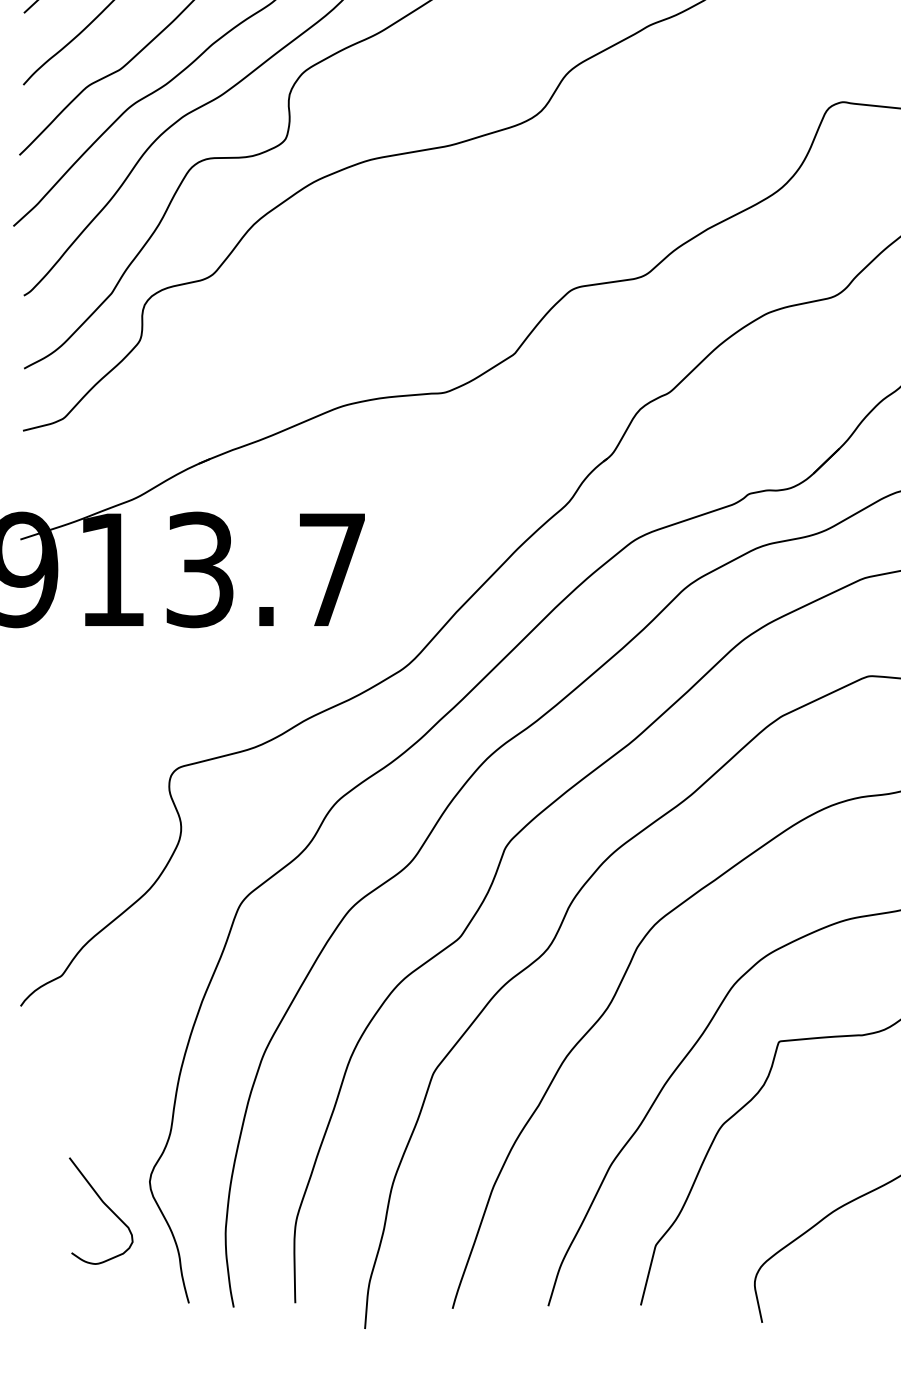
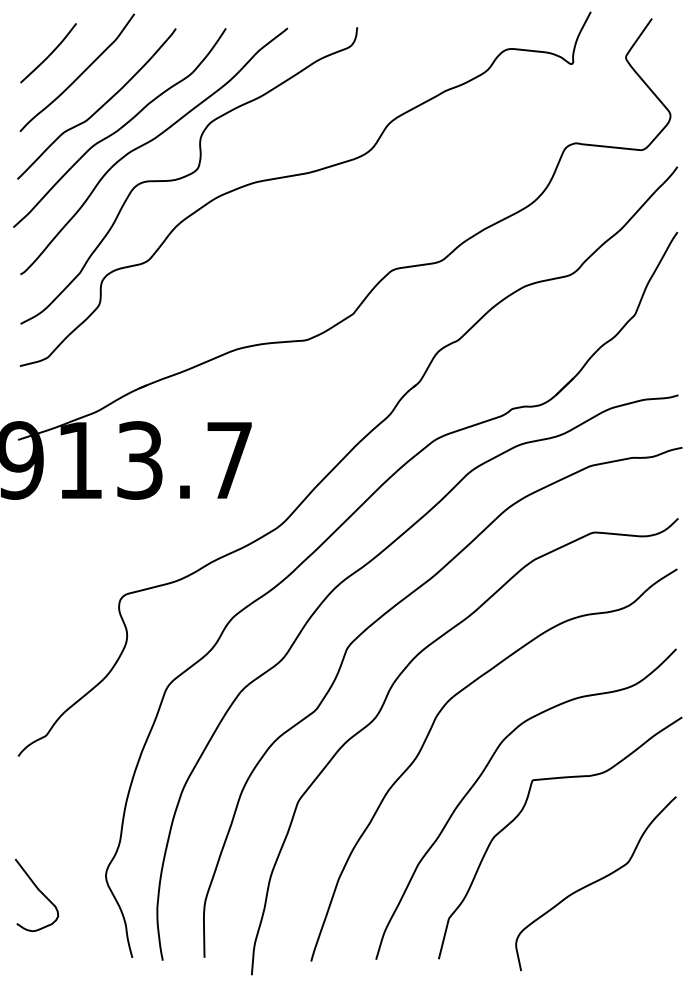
curve: (105, 1205) -> (39, 891), moved

